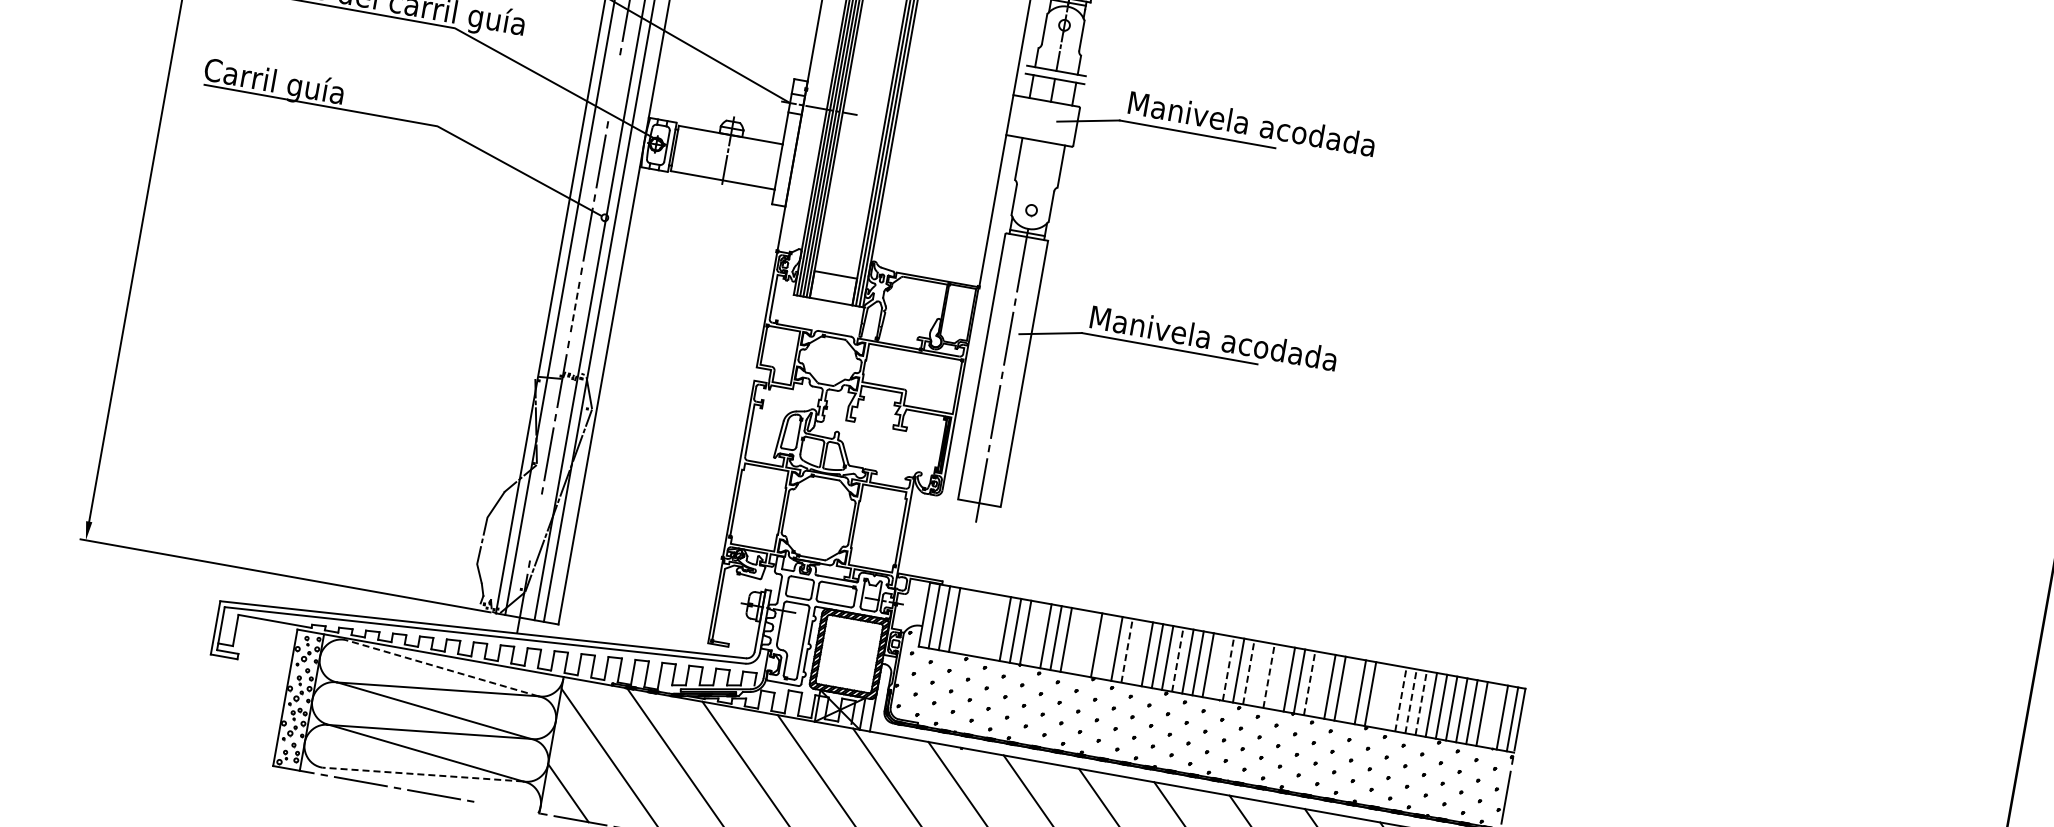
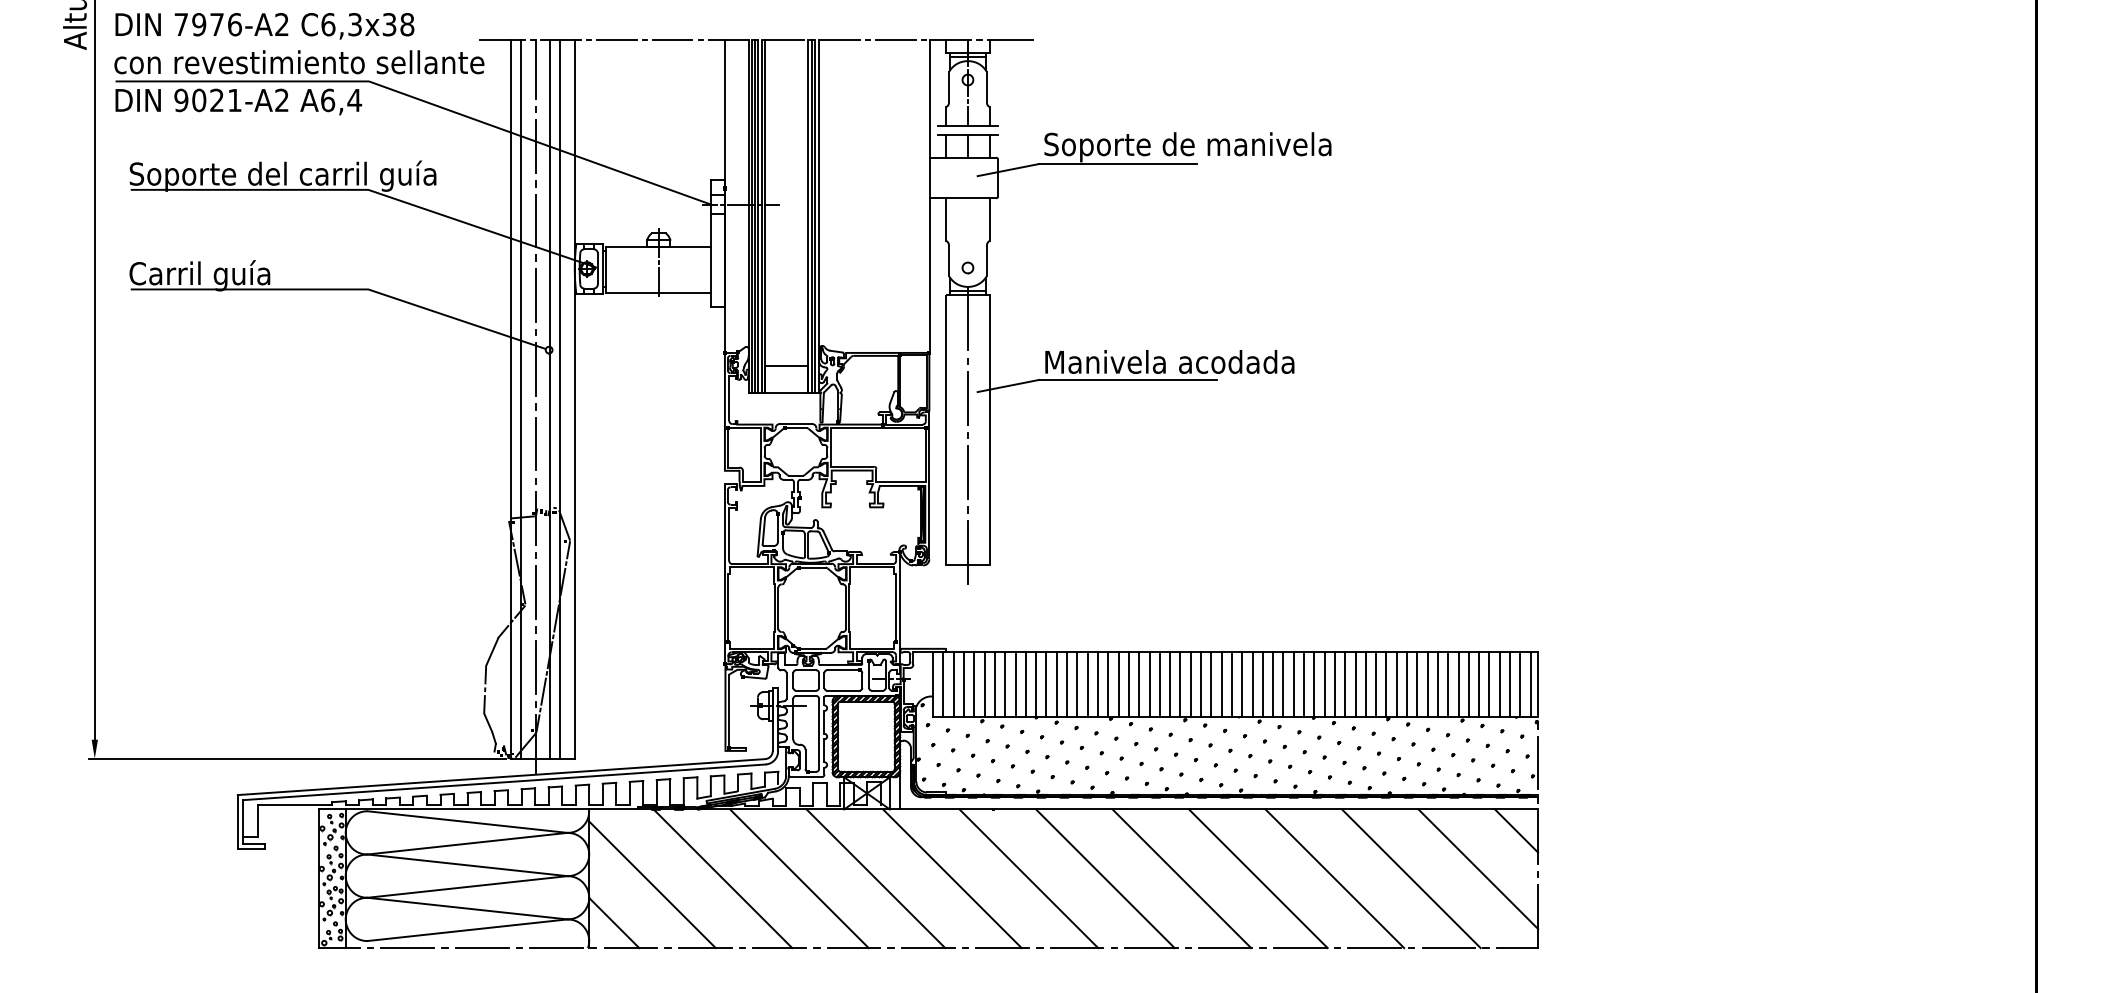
line: (614, 87) -> (535, 220), added
text: (1268, 130) -> (1187, 147), Manivela acodada -> Soporte de manivela
line: (574, 308) -> (535, 444), dashed -> solid
line: (535, 526) -> (535, 666), added
line: (964, 621) -> (974, 684), added
line: (974, 623) -> (984, 684), added
line: (984, 625) -> (994, 684), added
line: (995, 626) -> (1005, 684), added
line: (1035, 634) -> (1046, 684), added
line: (1076, 641) -> (1087, 684), added
line: (1086, 643) -> (1097, 684), added
line: (1106, 646) -> (1118, 684), added
line: (1127, 650) -> (1139, 684), dashed -> solid
line: (1137, 652) -> (1149, 684), added
line: (1177, 659) -> (1190, 684), dashed -> solid
line: (1217, 666) -> (1231, 684), added
line: (441, 668) -> (467, 822), dashed -> solid
line: (1228, 668) -> (1242, 684), dashed -> solid
line: (1248, 672) -> (1262, 684), dashed -> solid
line: (1259, 673) -> (1273, 684), added
line: (1269, 675) -> (1283, 684), dashed -> solid
line: (1279, 677) -> (1293, 684), added
line: (1309, 682) -> (1324, 684), dashed -> solid
line: (1319, 684) -> (1334, 684), added
line: (1349, 690) -> (1365, 684), added
line: (1380, 695) -> (1396, 684), added
line: (1391, 697) -> (1407, 684), added
line: (1401, 699) -> (1417, 684), dashed -> solid
line: (1410, 700) -> (1427, 684), dashed -> solid
line: (1420, 702) -> (1437, 684), dashed -> solid
line: (1492, 715) -> (1510, 684), added
line: (422, 774) -> (467, 930), dashed -> solid
line: (507, 808) -> (556, 948), added

